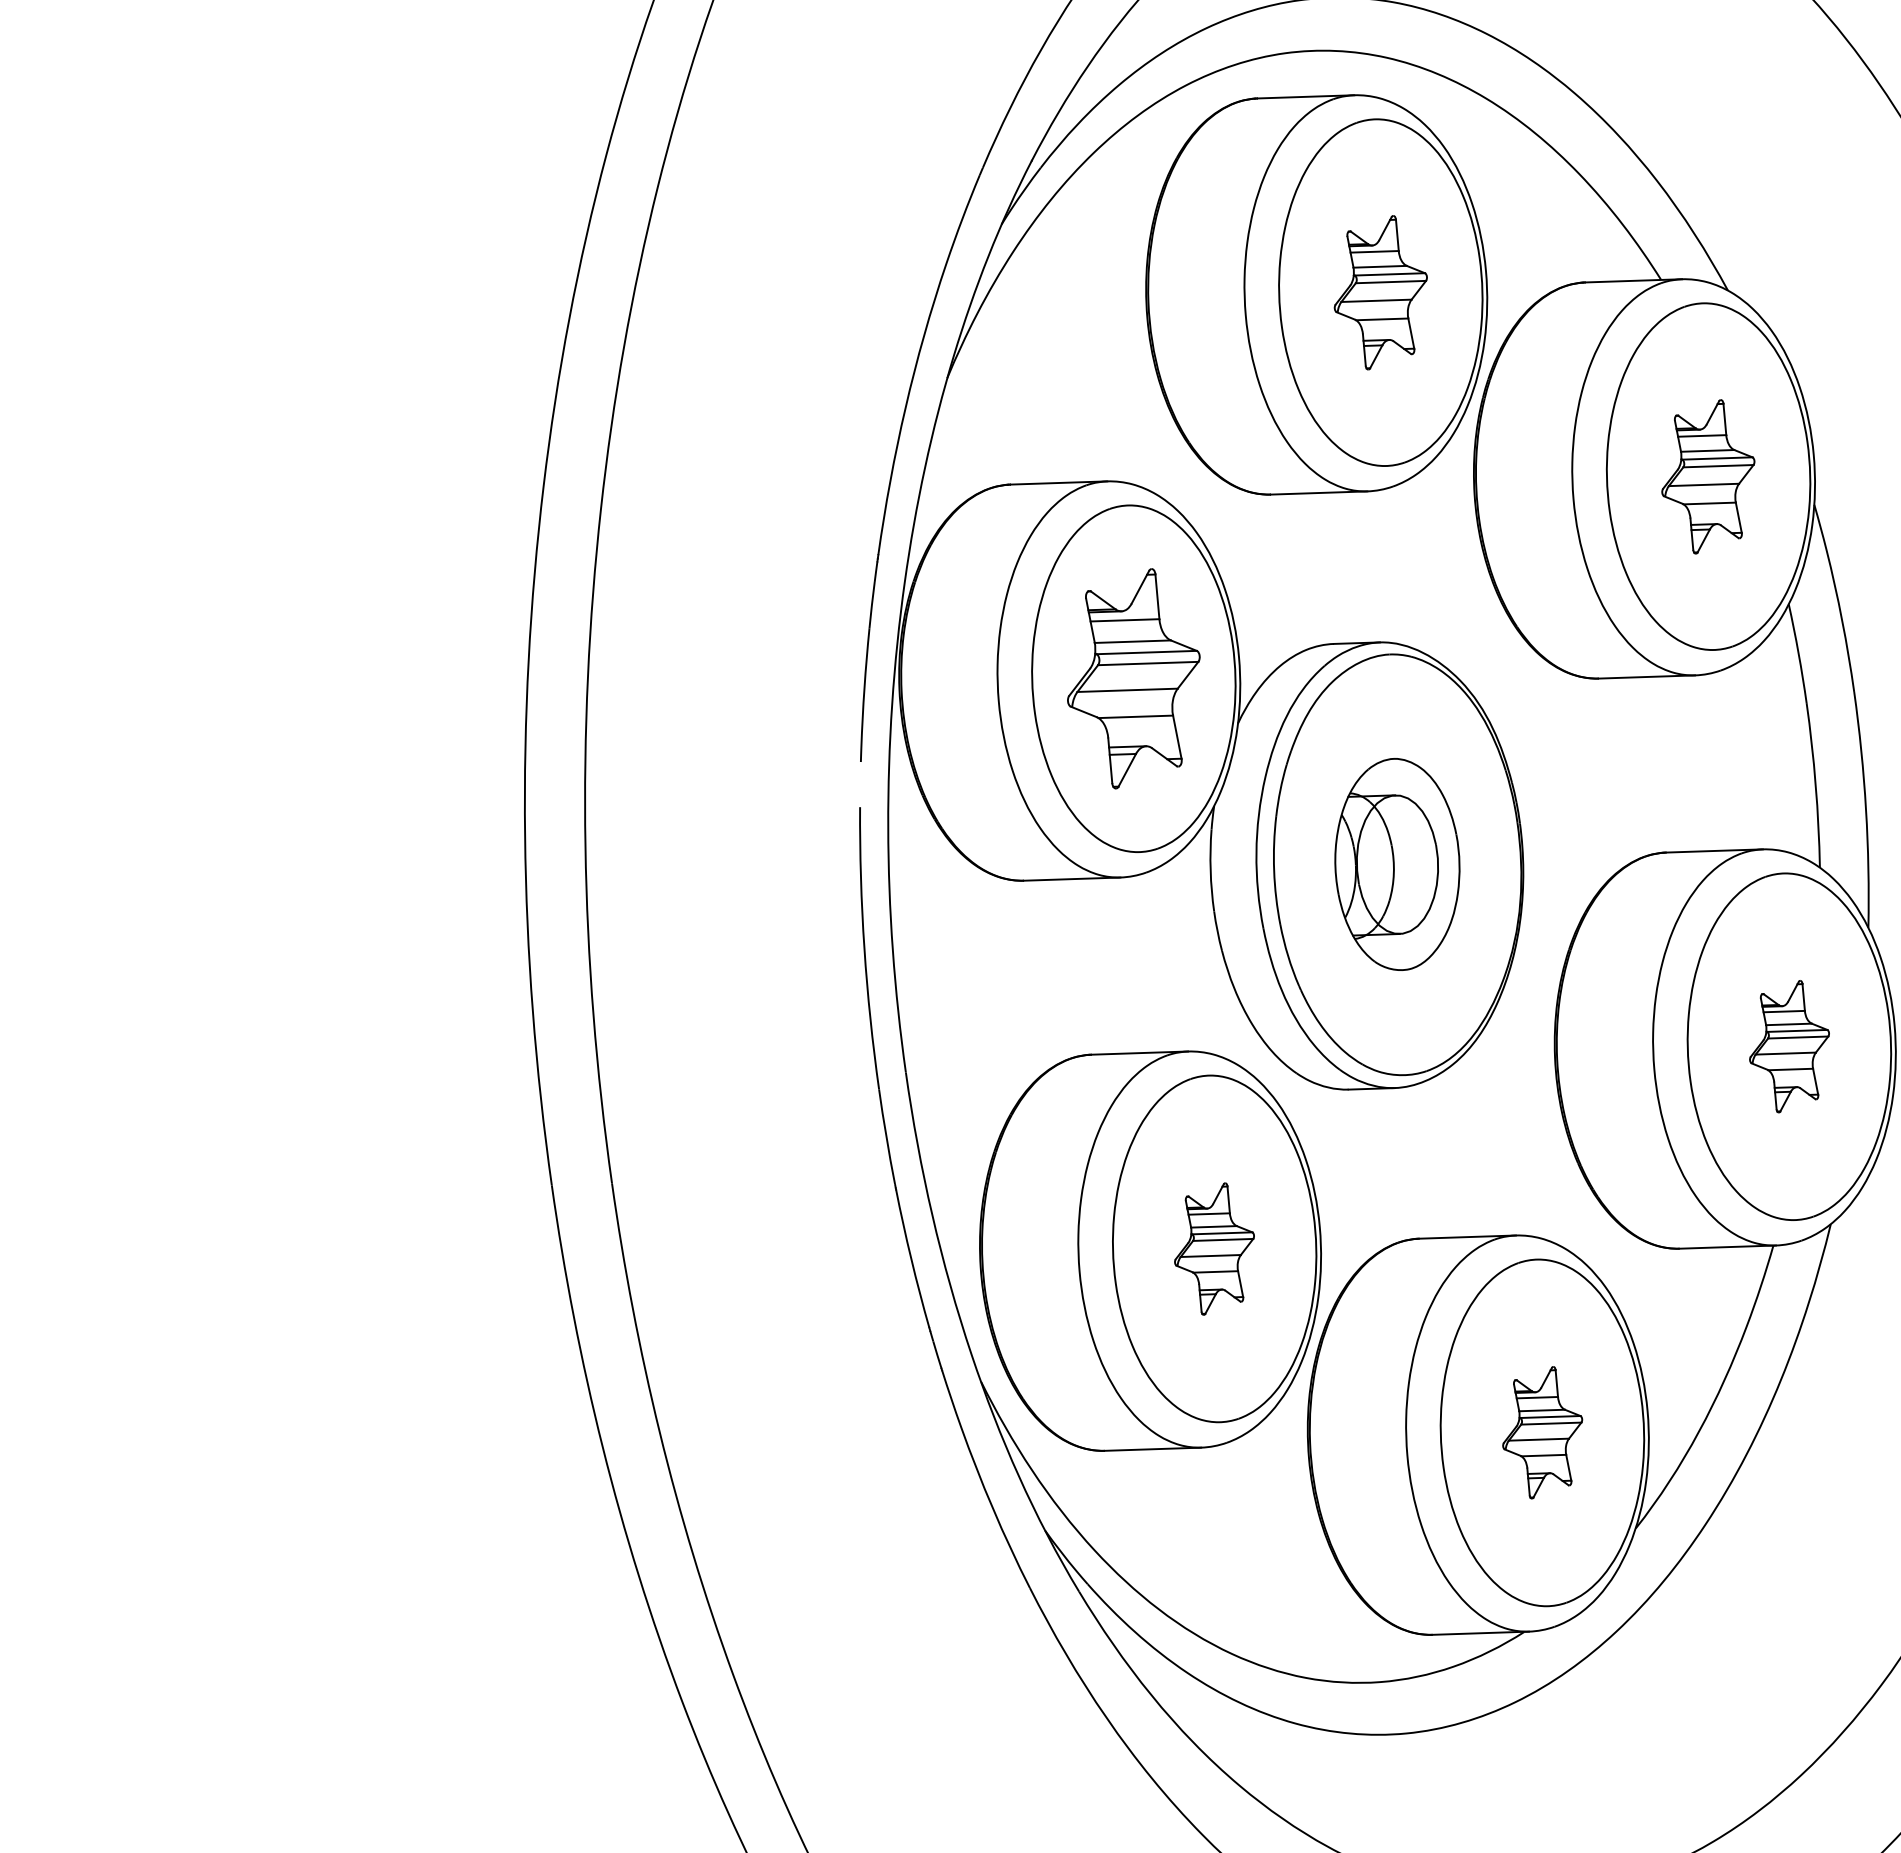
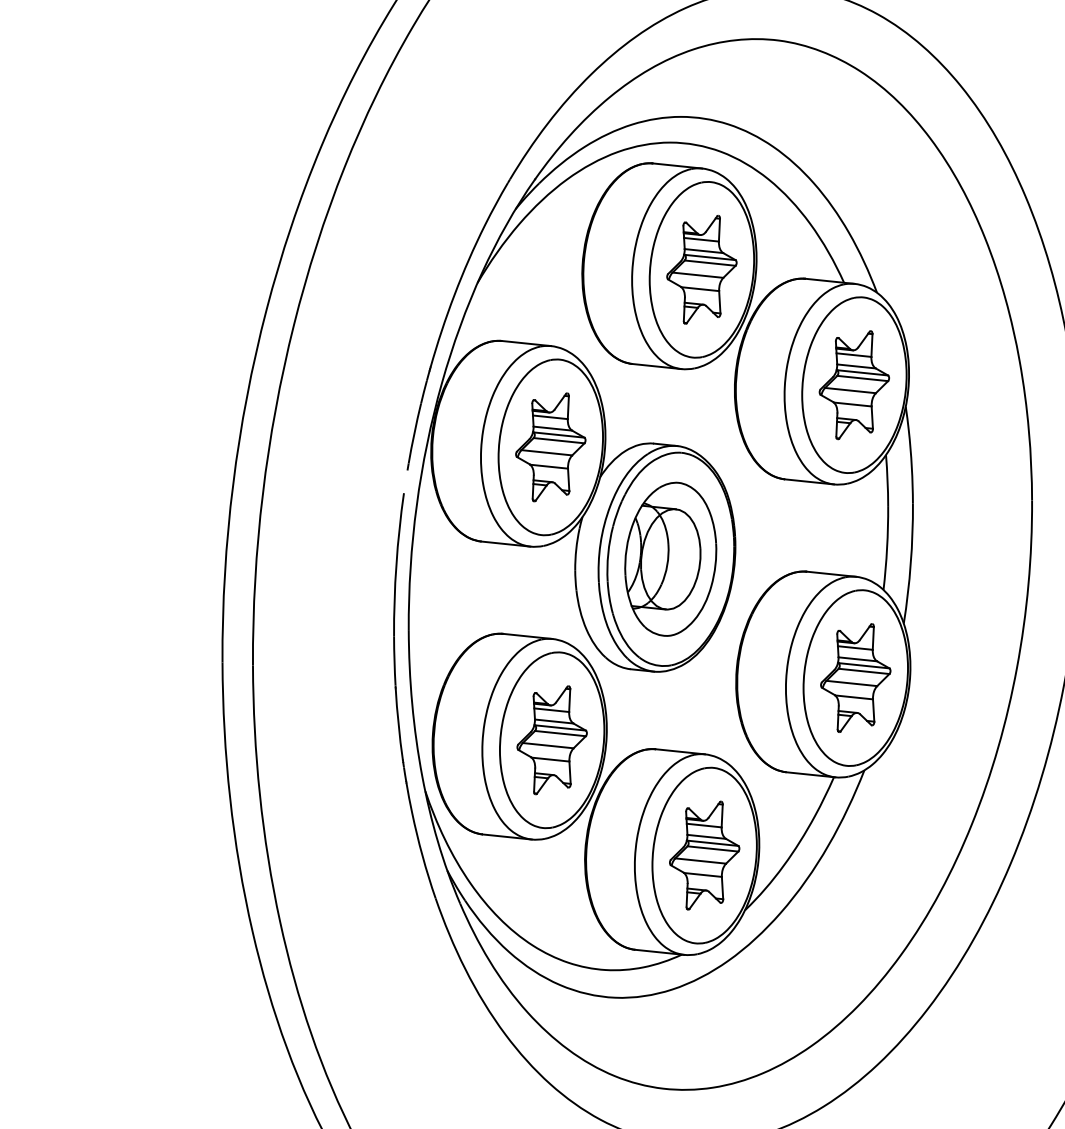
part: (1379, 292) -> (701, 269), size x1.43
part: (1706, 477) -> (853, 385), size x1.43
part: (1396, 863) -> (670, 558), size x1.43
part: (1788, 1045) -> (855, 677), size x1.67
part: (1213, 1249) -> (551, 740), size x1.67
part: (1542, 1432) -> (704, 855), size x1.67

